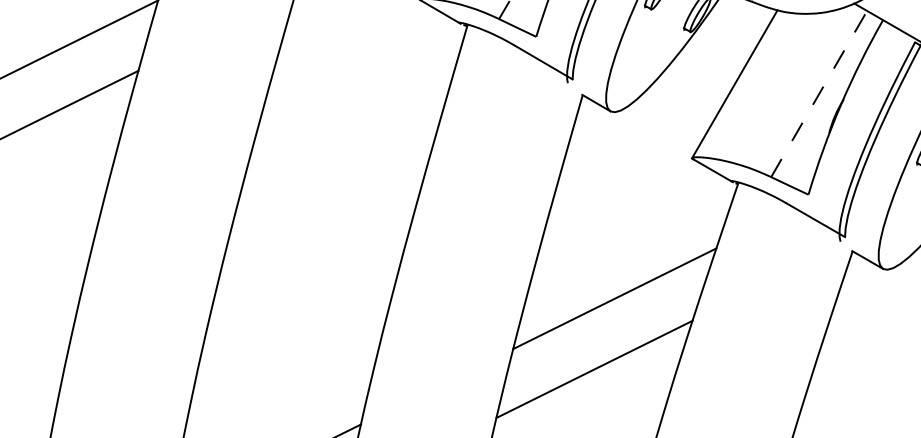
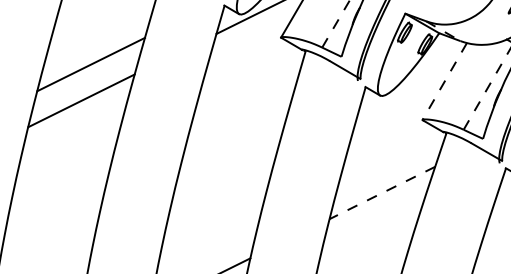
line: (734, 84) -> (444, 81), solid -> dashed
line: (615, 297) -> (382, 192), solid -> dashed
line: (593, 368) -> (371, 229), removed

